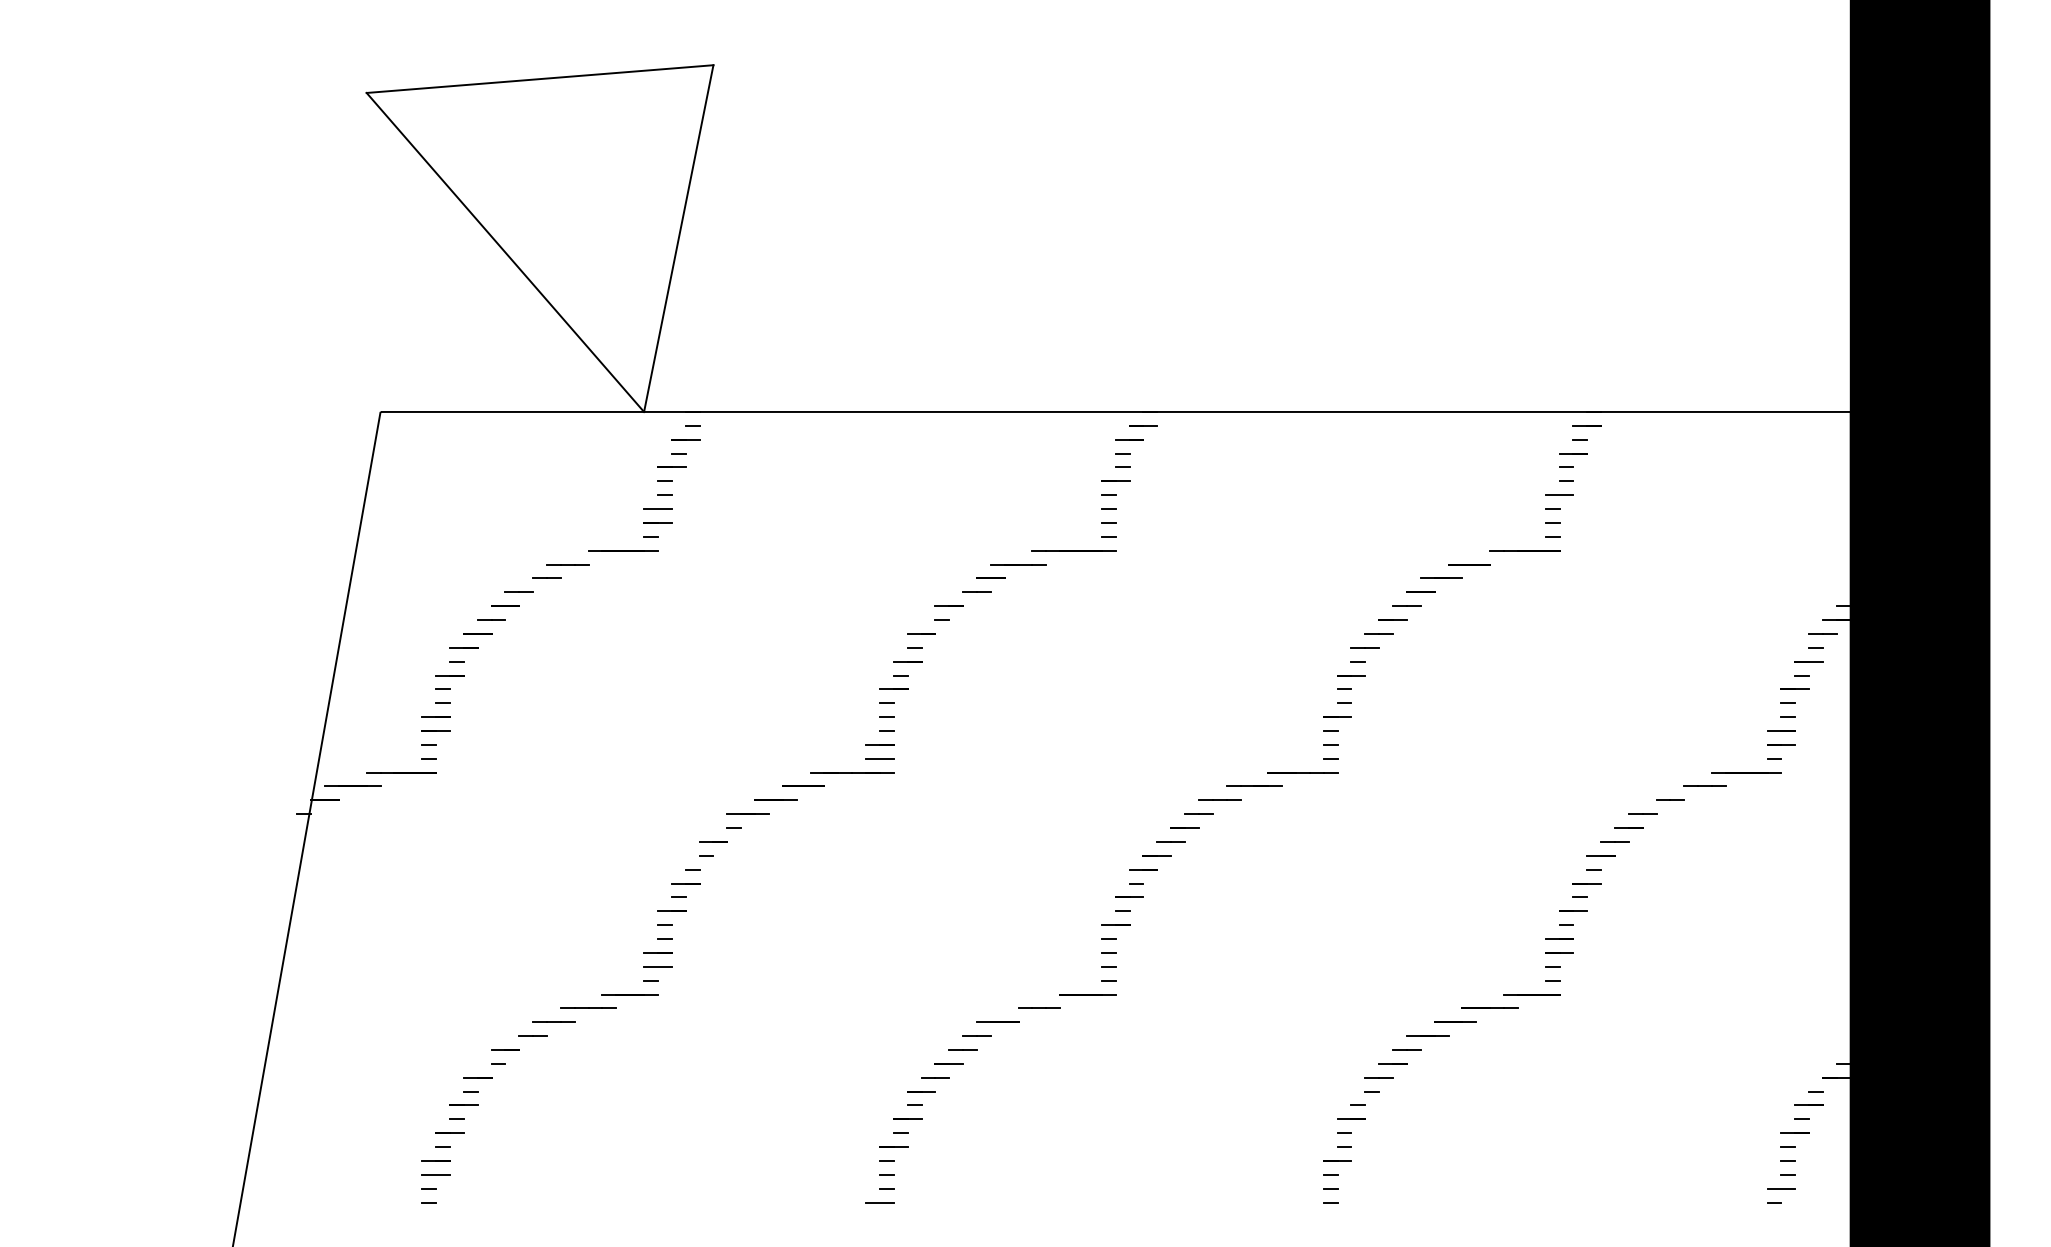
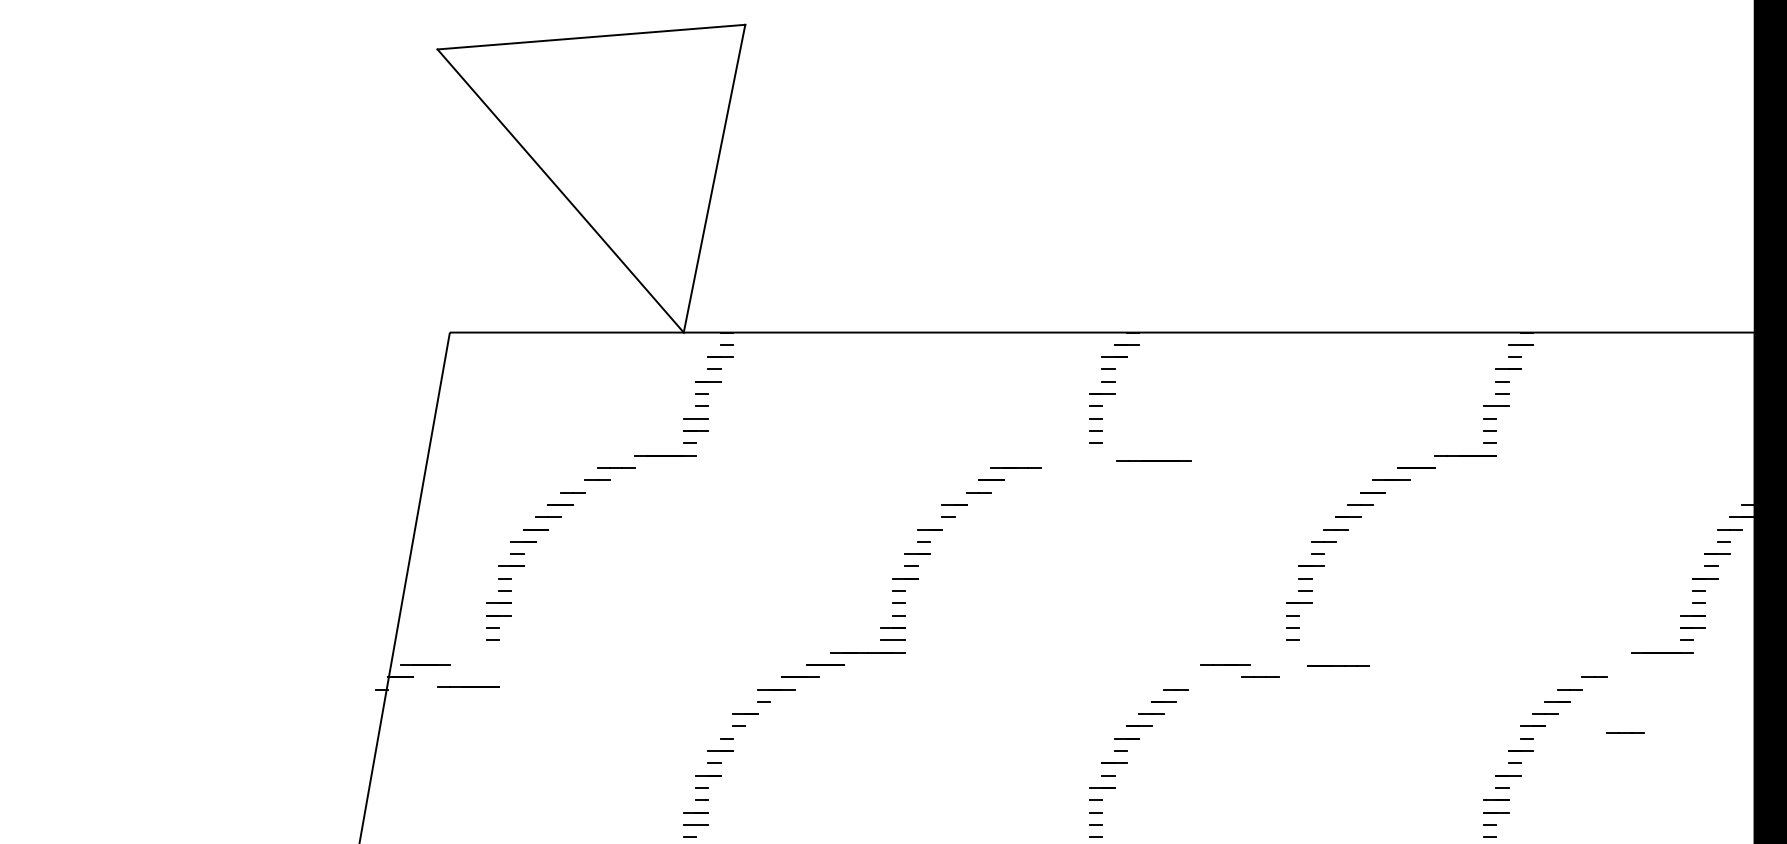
line: (1073, 550) -> (1153, 460), moved
line: (401, 772) -> (468, 687), moved
line: (1302, 772) -> (1338, 665), moved
line: (1704, 785) -> (1624, 732), moved
line: (1219, 799) -> (1260, 676), moved

